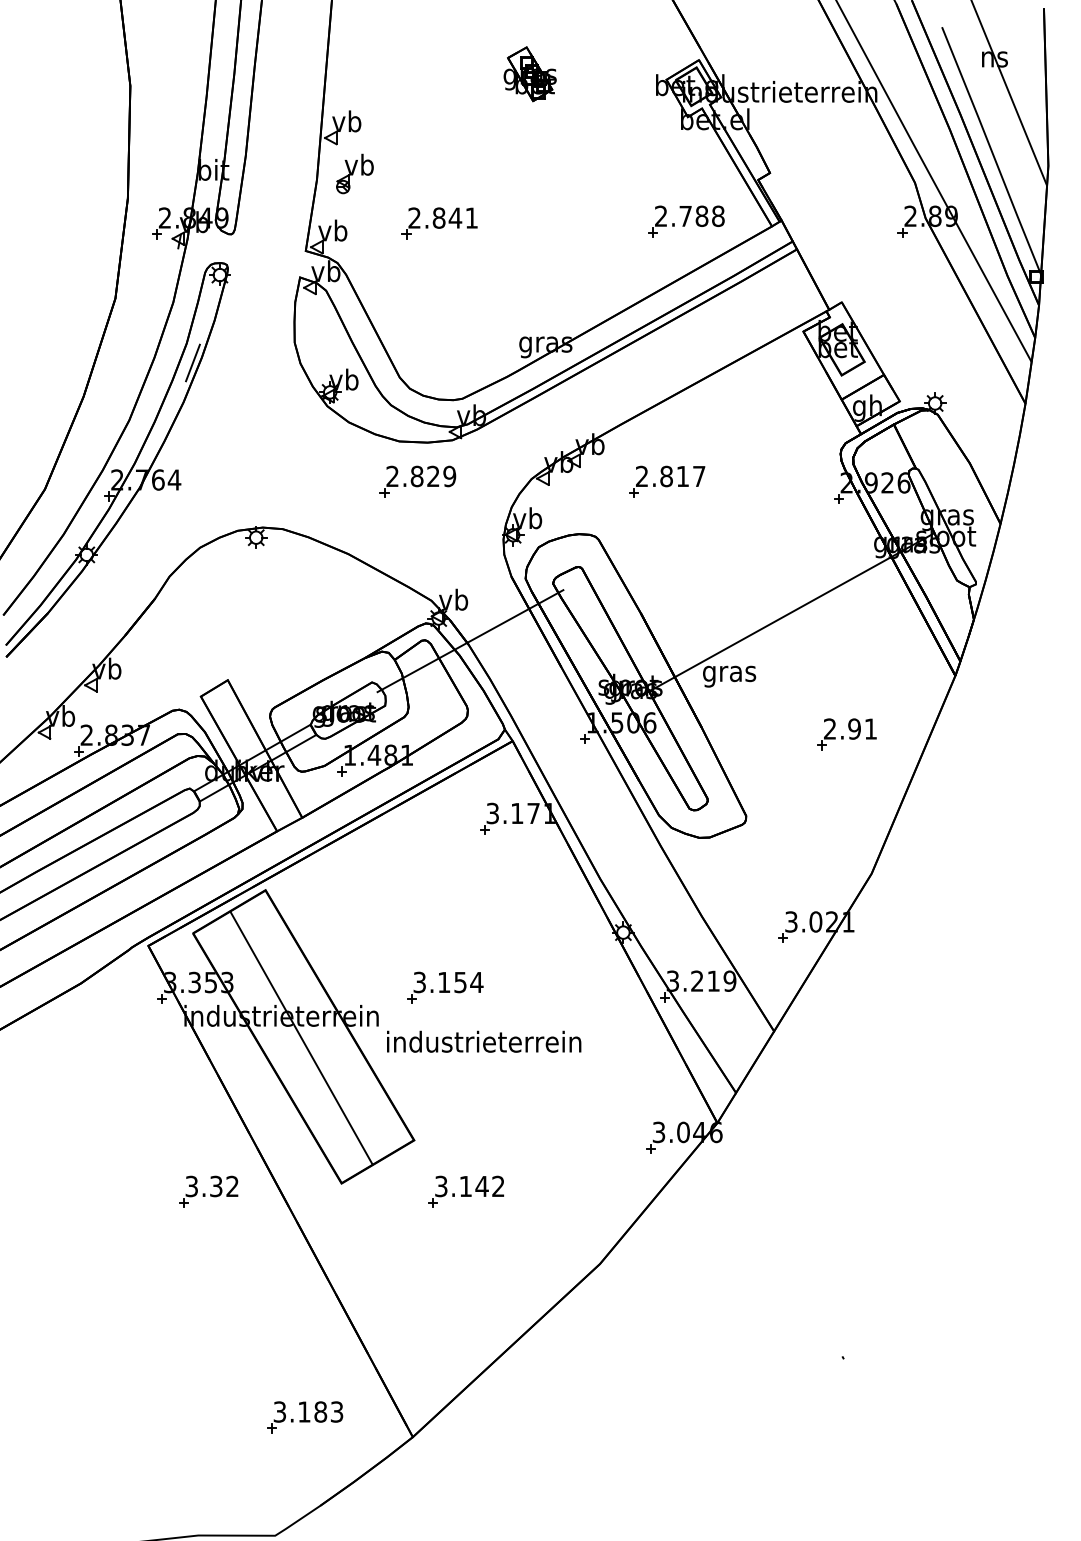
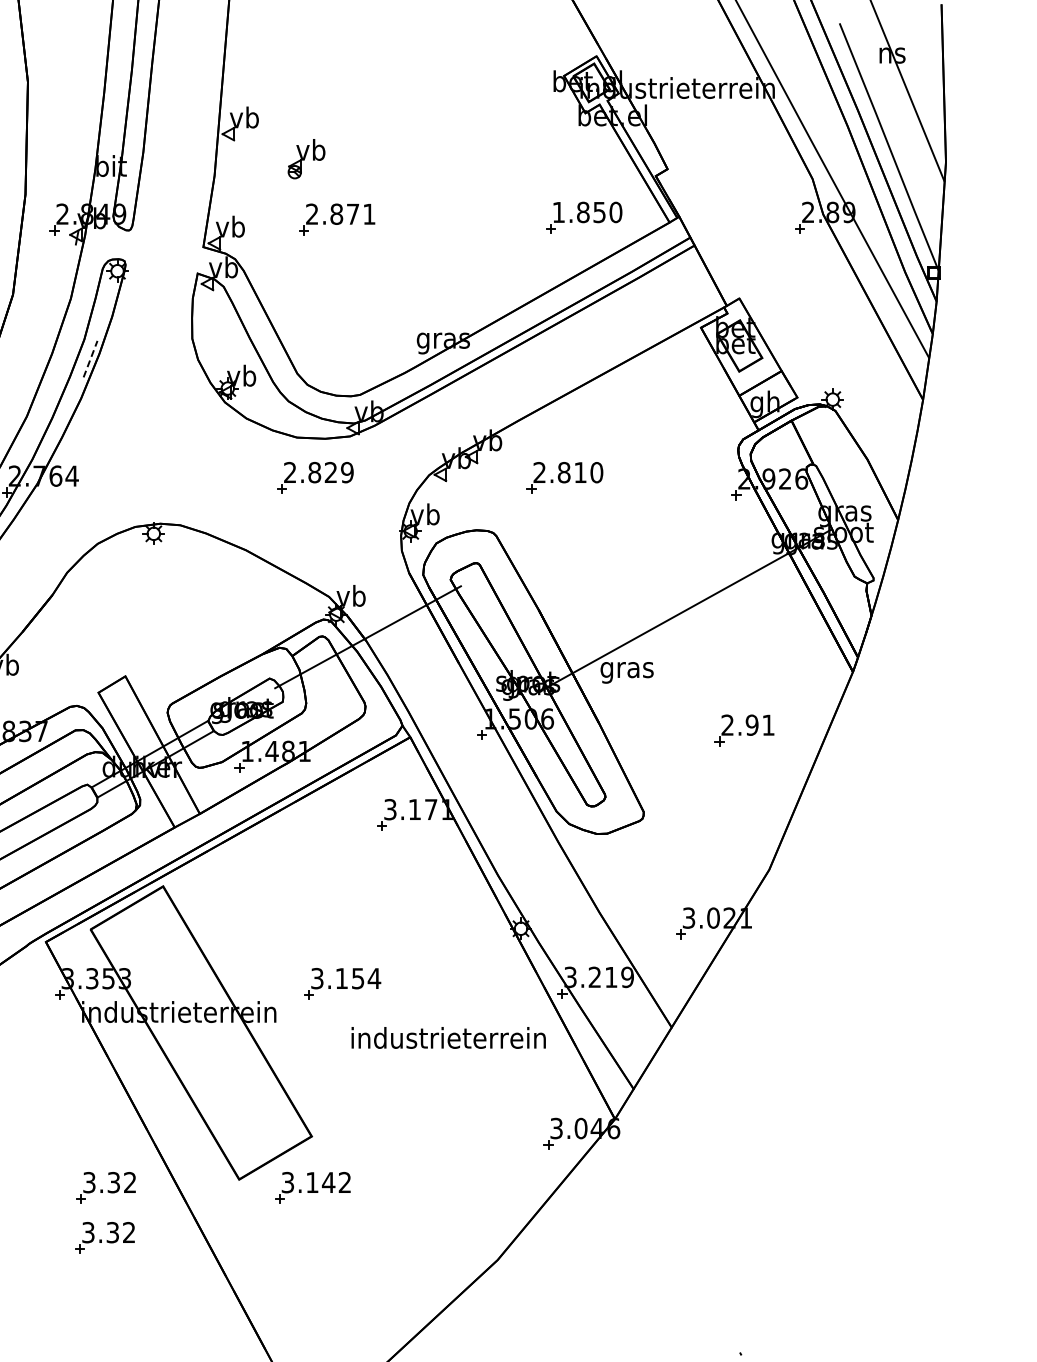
part: (529, 74) -> (427, 70), removed
part: (354, 173) -> (306, 158), moved
text: (689, 216) -> (587, 212), 2.788 -> 1.850
text: (455, 217) -> (353, 213), 2.841 -> 2.871
line: (192, 363) -> (90, 359), solid -> dashed
text: (698, 476) -> (596, 472), 2.817 -> 2.810
line: (301, 1037) -> (199, 1033), removed
text: (484, 1041) -> (449, 1037), moved
part: (466, 1191) -> (313, 1187), moved
part: (207, 1241) -> (105, 1237), added

